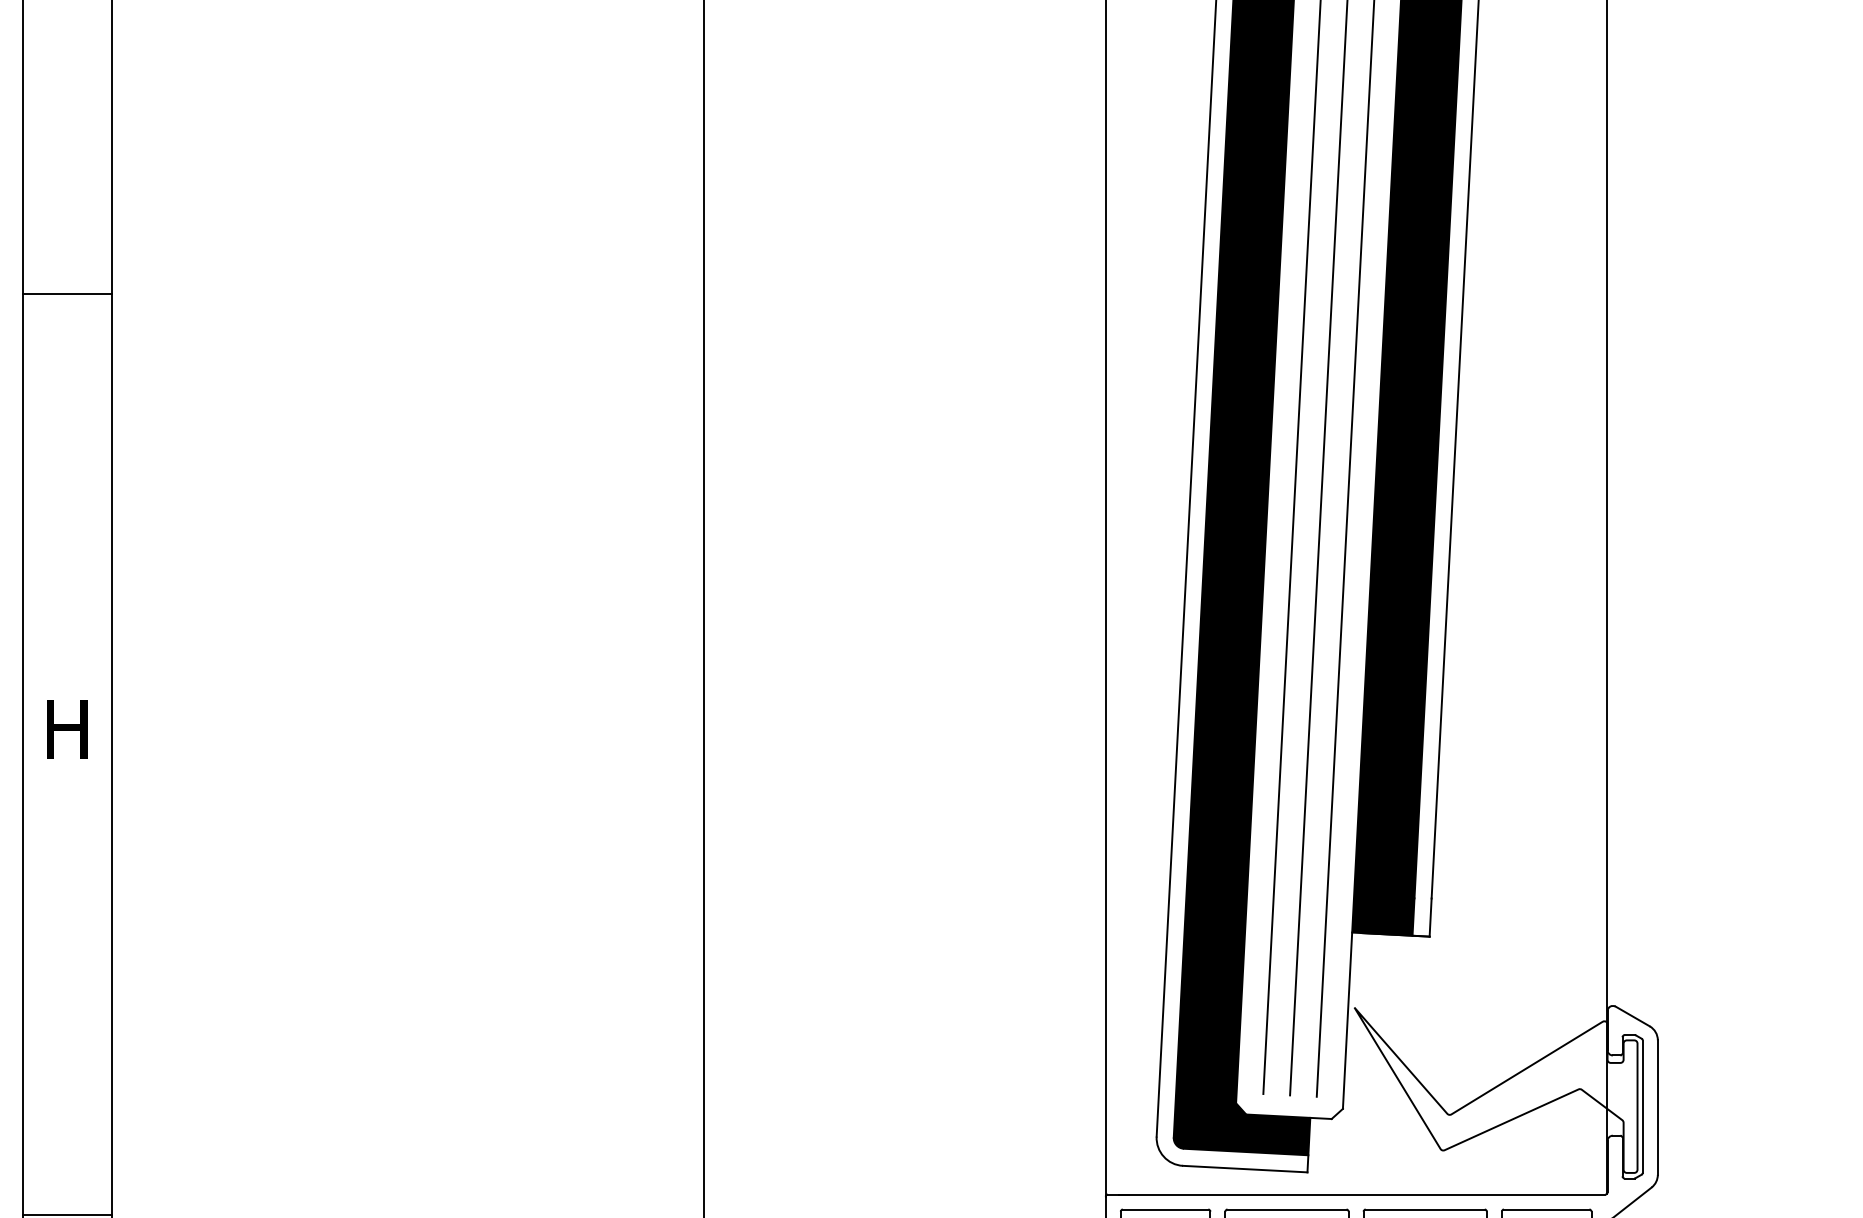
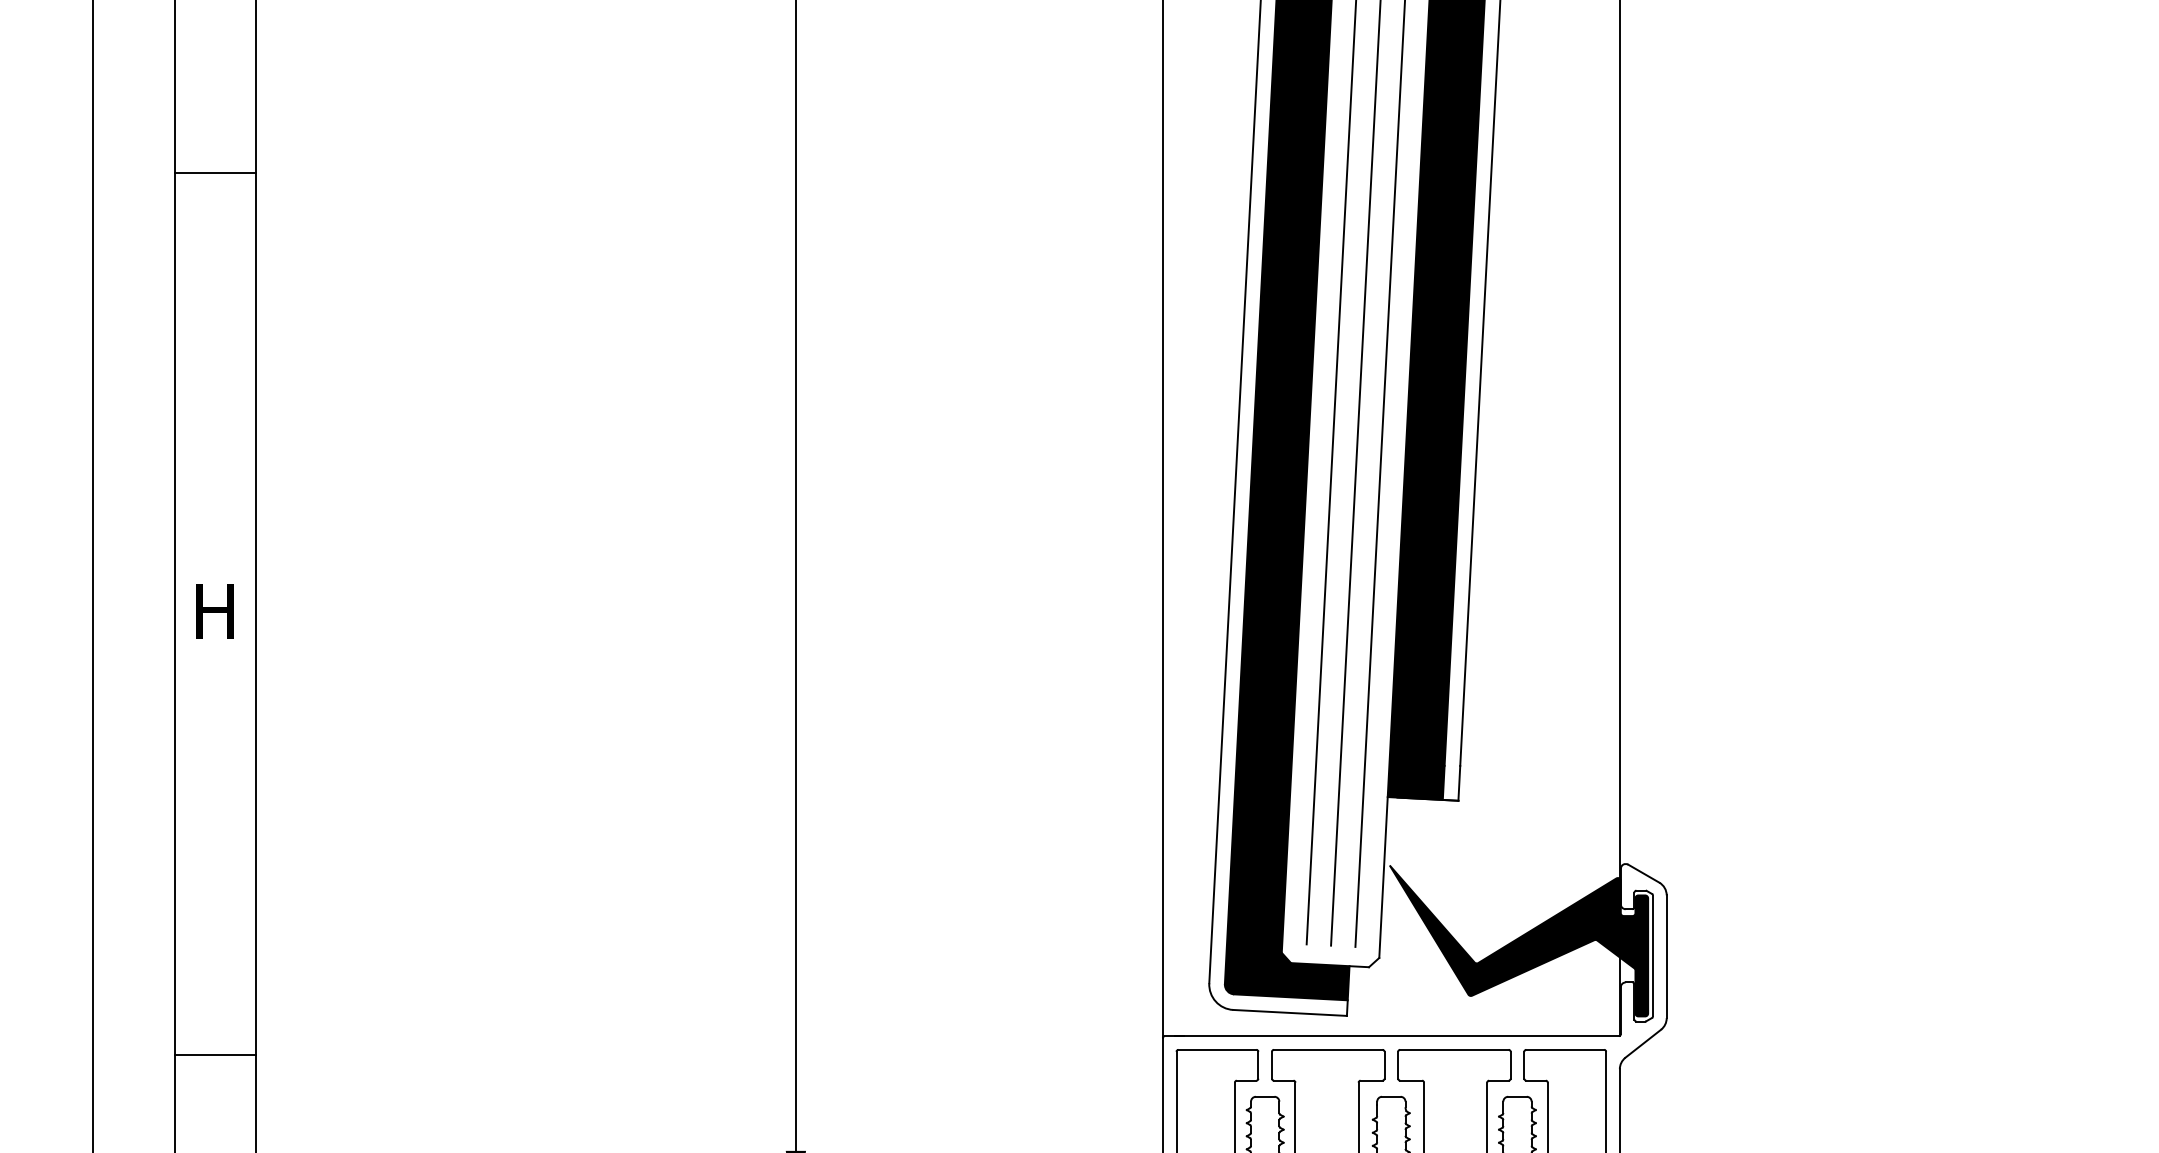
line: (67, 293) -> (215, 172), moved
fill: (1495, 1089) -> (1518, 940), added

